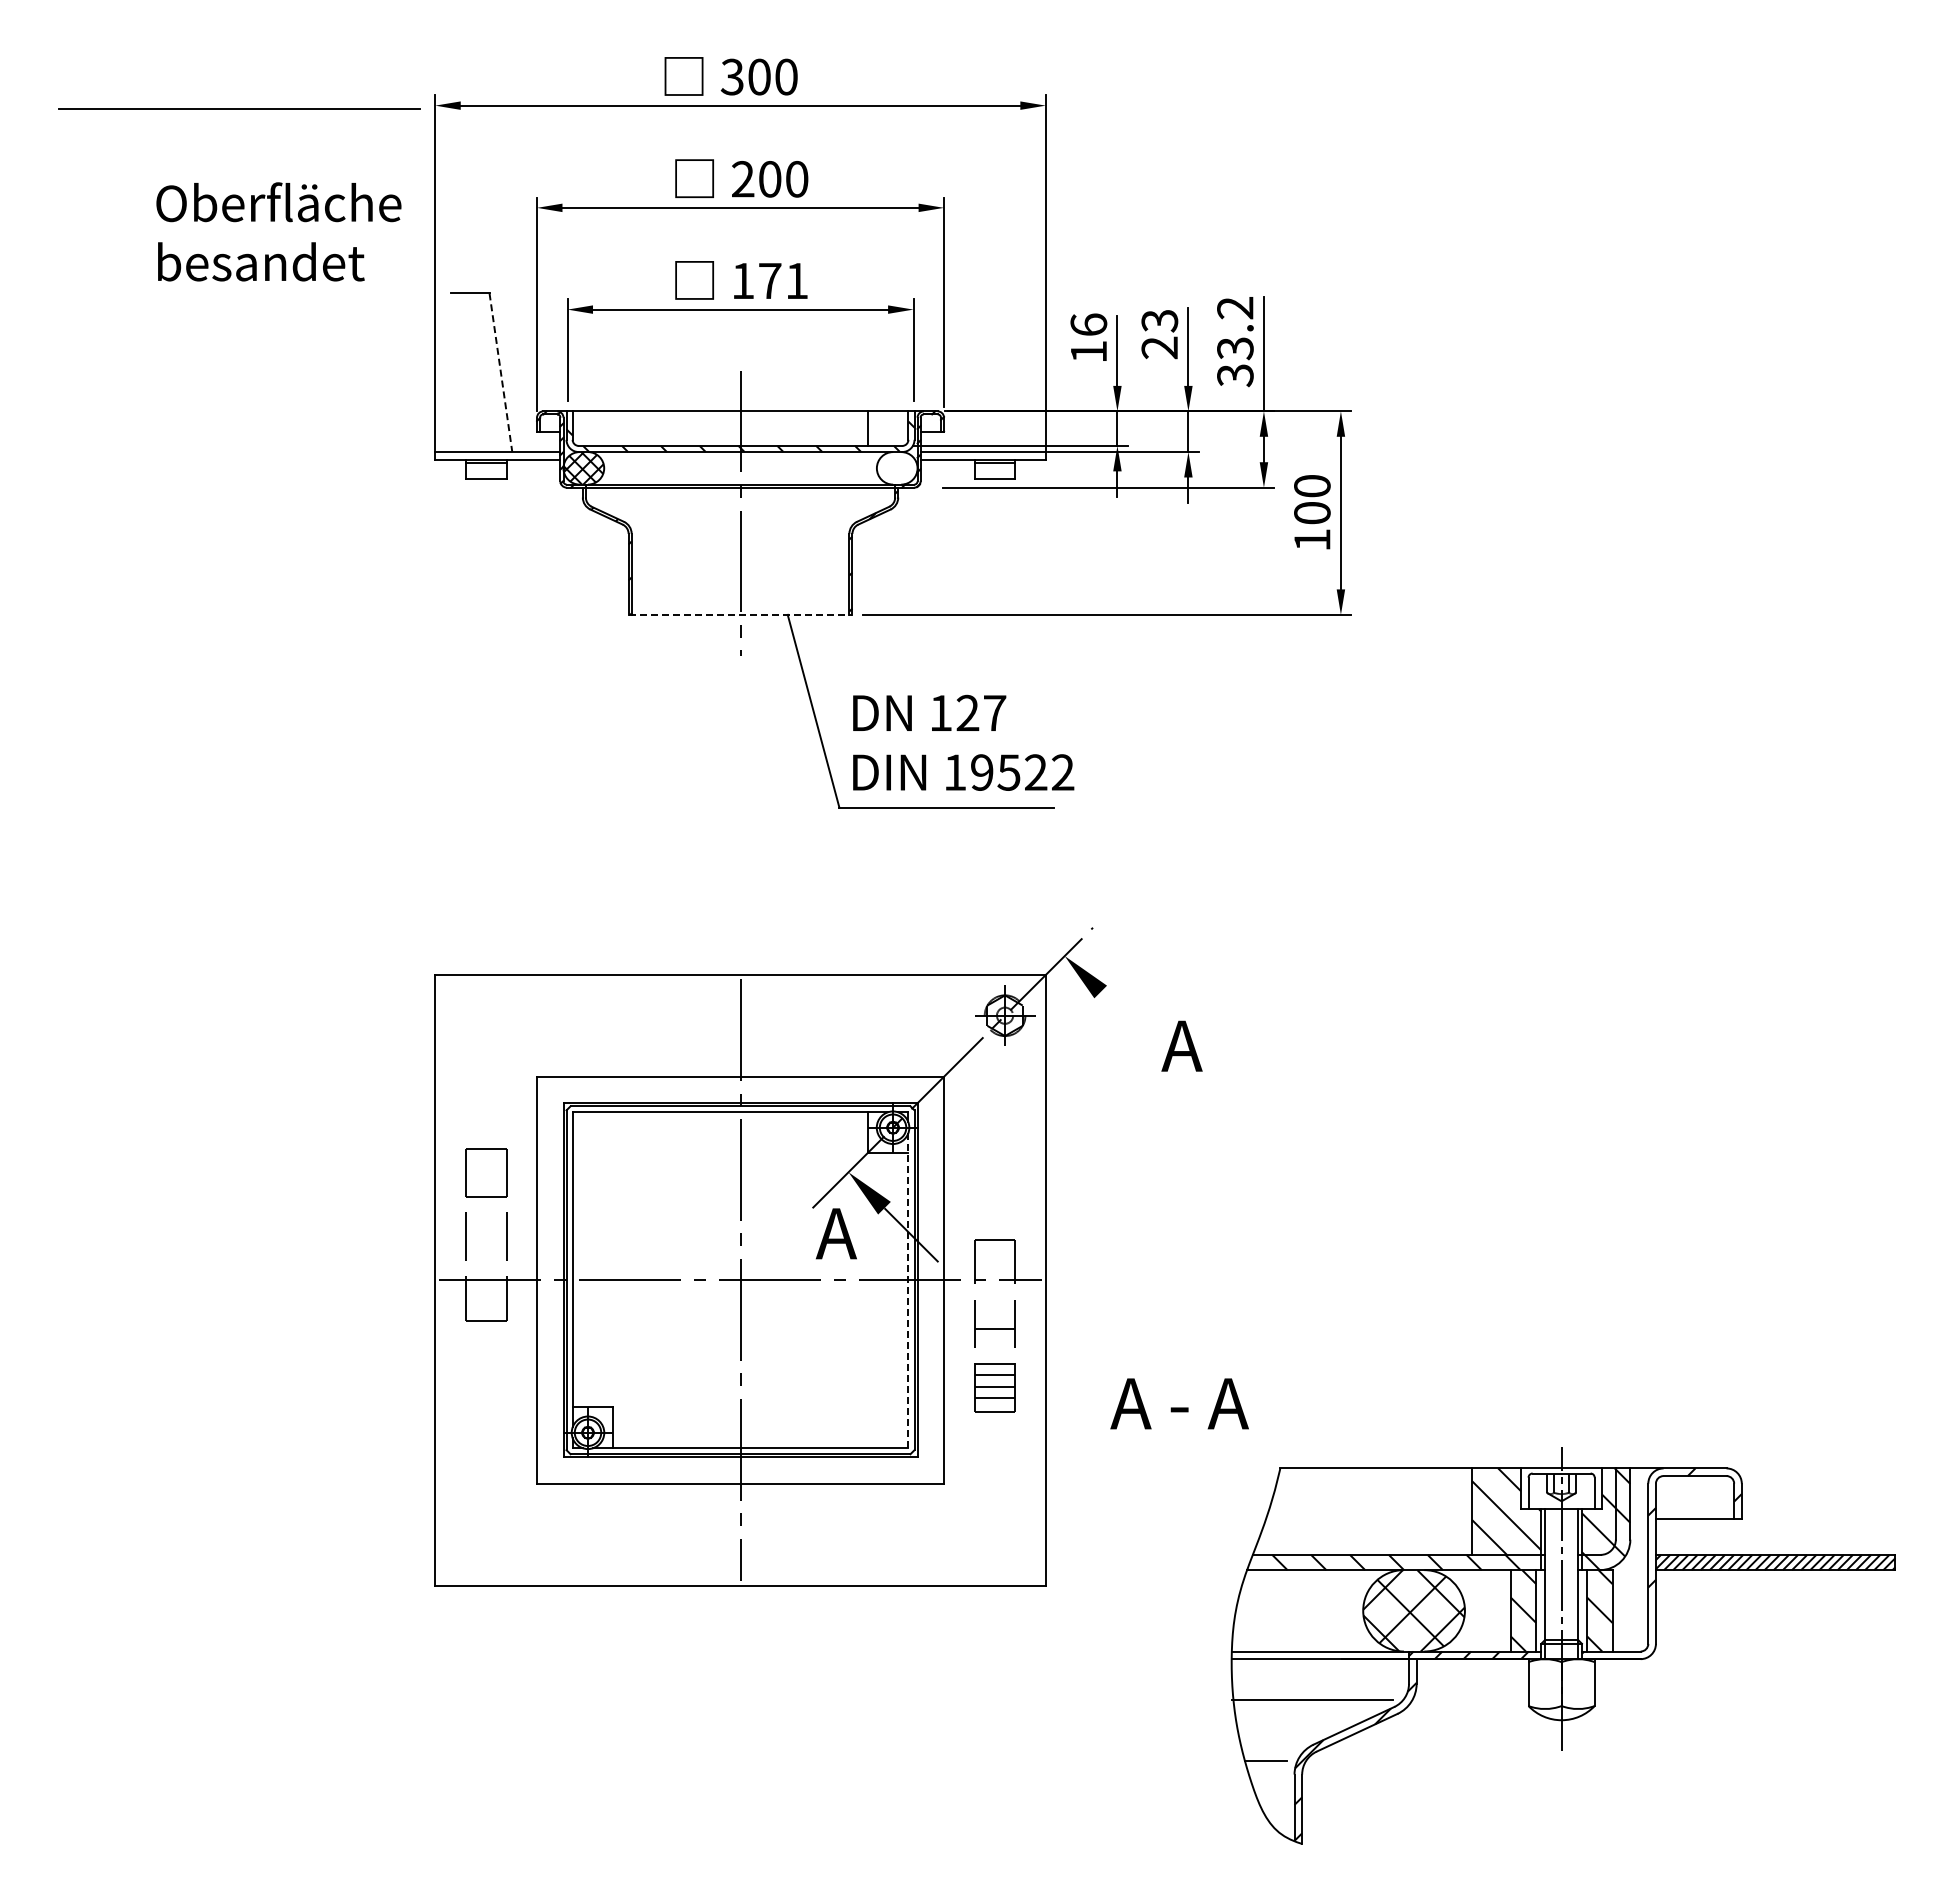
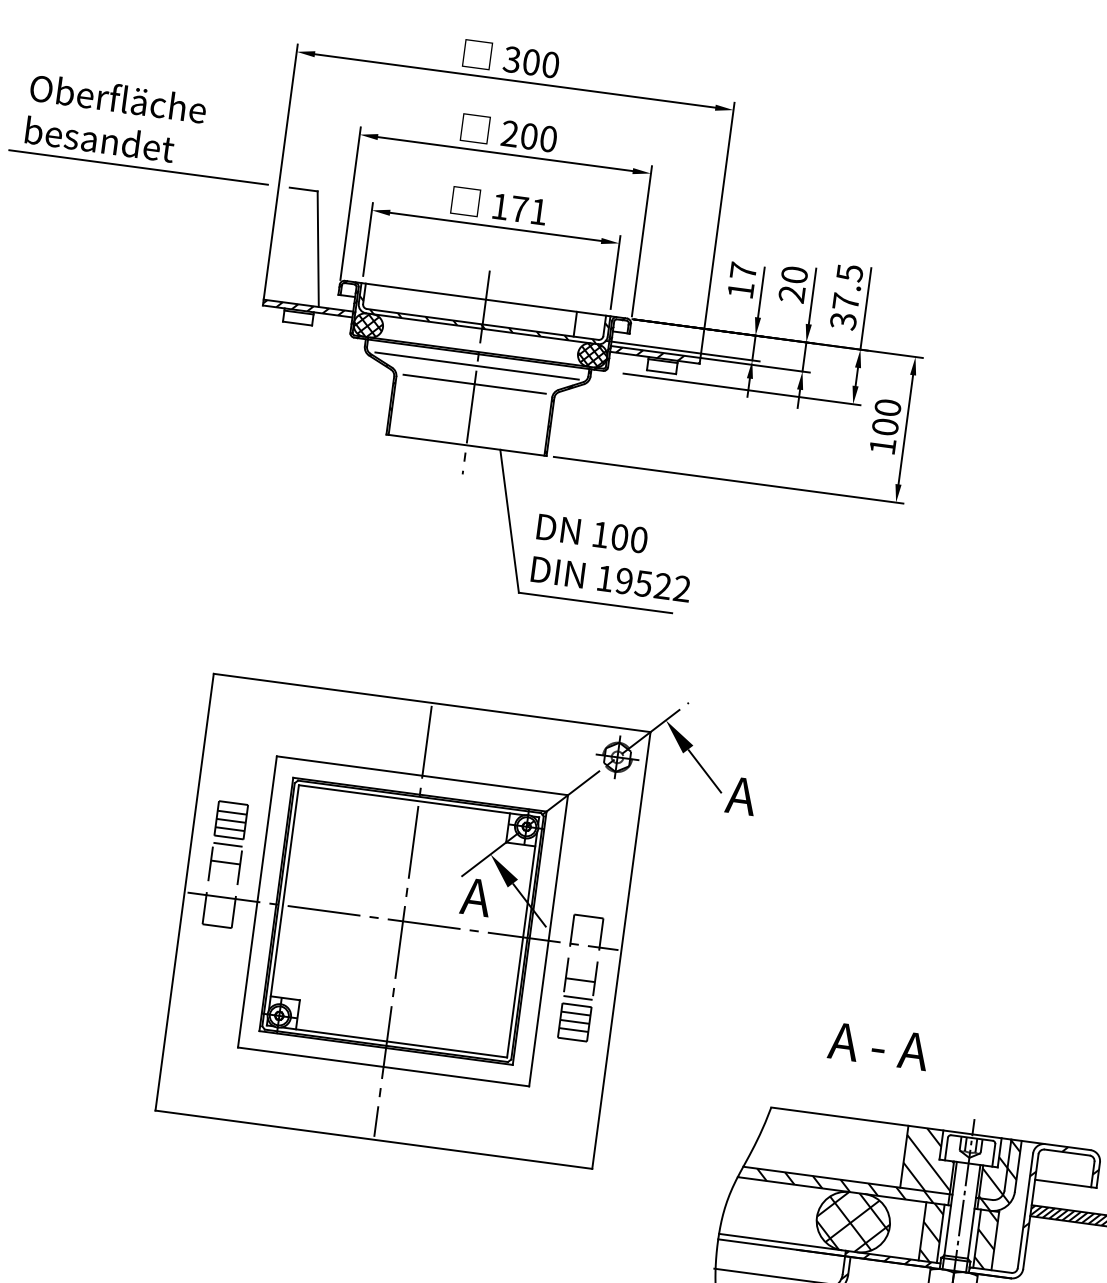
line: (239, 108) -> (138, 166), moved
text: (278, 231) -> (115, 119), moved
text: (1159, 320) -> (794, 274), 23 -> 20
text: (1088, 324) -> (743, 270), 16 -> 17
text: (1235, 328) -> (848, 287), 33.2 -> 37.5
line: (501, 373) -> (318, 249), dashed -> solid
hatch: (491, 456) -> (303, 308), added
hatch: (986, 456) -> (657, 355), added
hatch: (896, 468) -> (592, 355), added
line: (740, 504) -> (477, 366), added
line: (740, 529) -> (474, 384), added
line: (740, 614) -> (466, 445), dashed -> solid
text: (981, 712) -> (629, 538), 127 -> 100
line: (1127, 1018) -> (704, 771), added
line: (485, 1162) -> (231, 812), added
line: (485, 1173) -> (230, 820), added
line: (485, 1185) -> (229, 829), added
line: (485, 1207) -> (227, 844), added
line: (485, 1231) -> (225, 862), added
line: (908, 1290) -> (522, 944), dashed -> solid
line: (994, 1353) -> (577, 998), added
text: (1179, 1403) -> (878, 1046), moved

